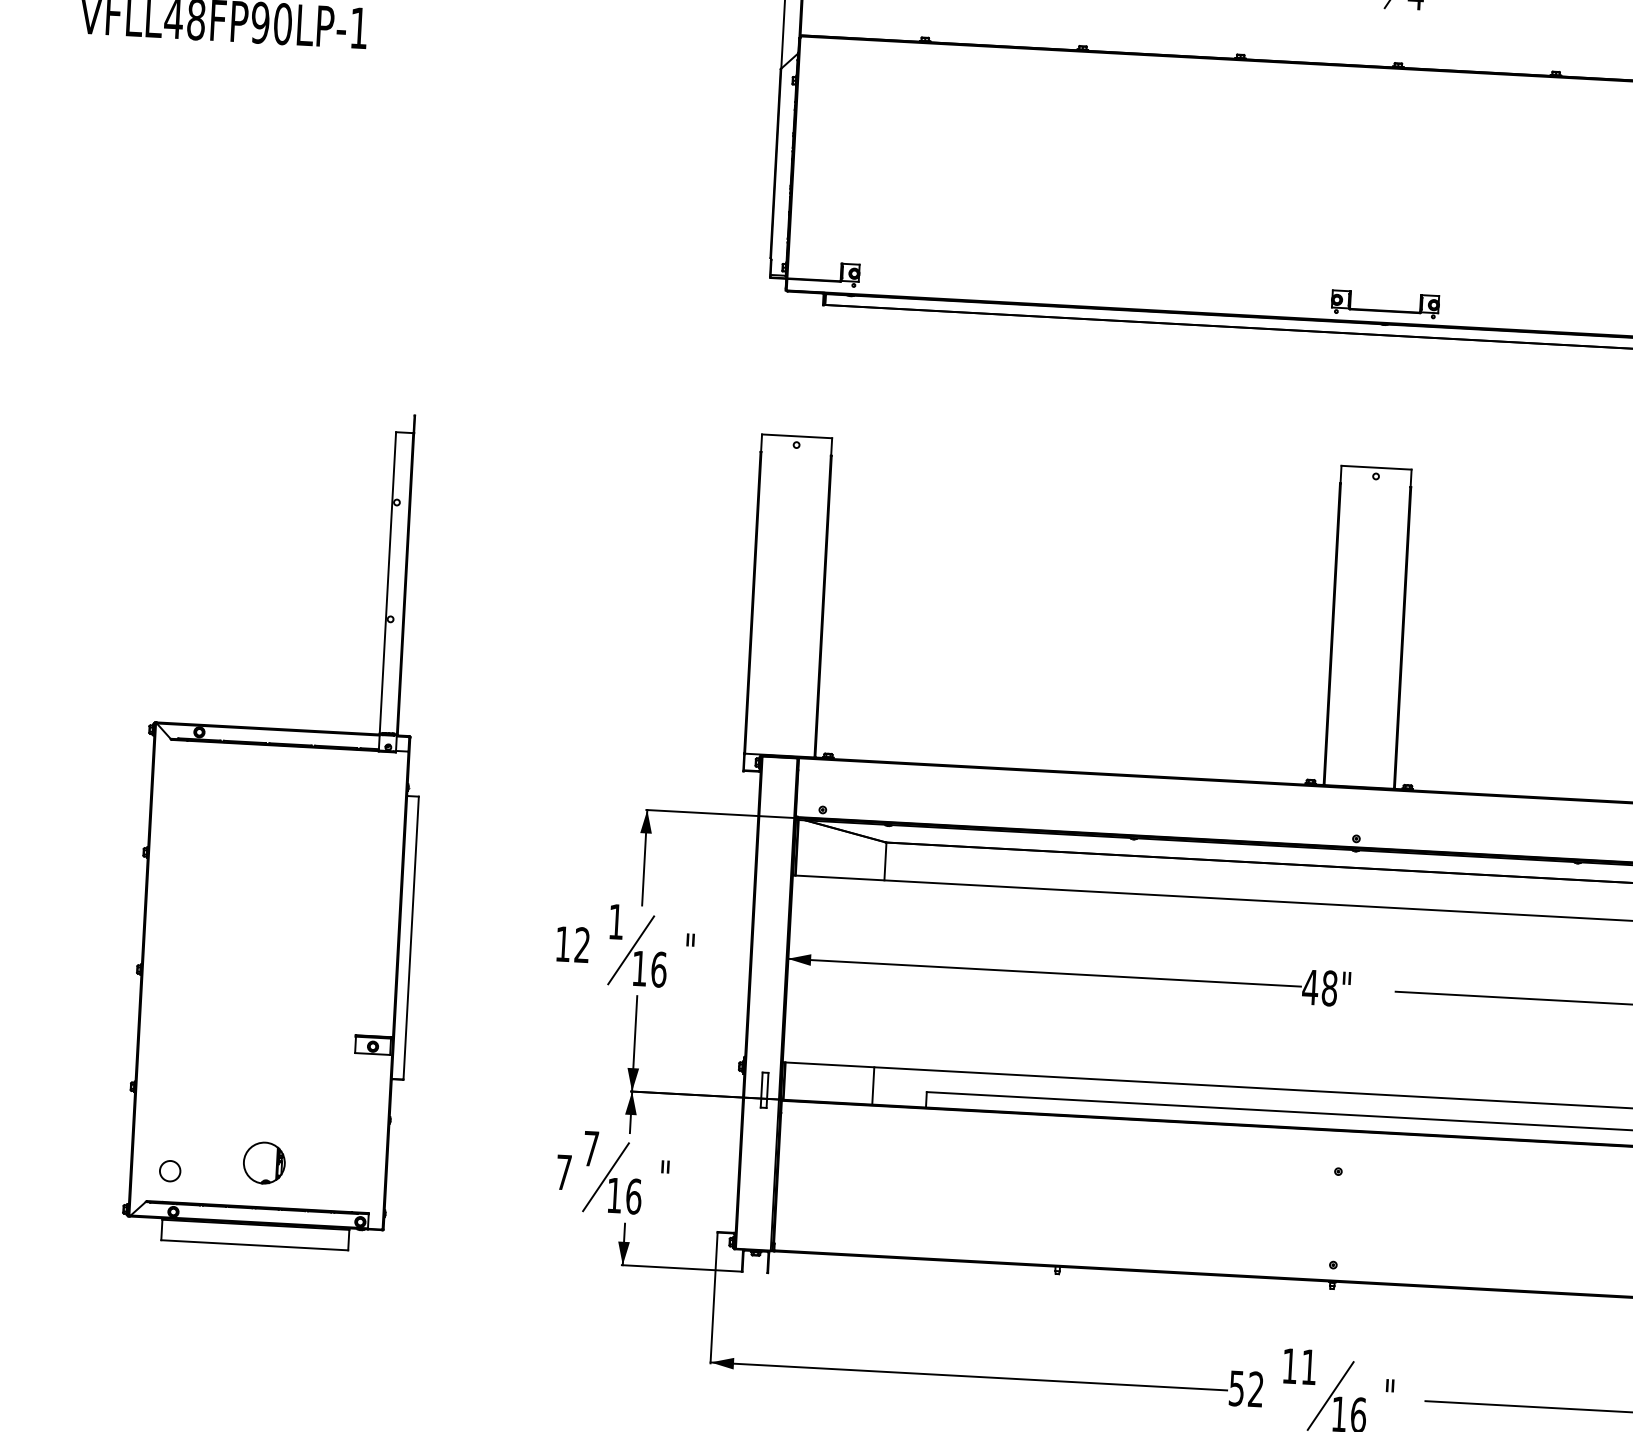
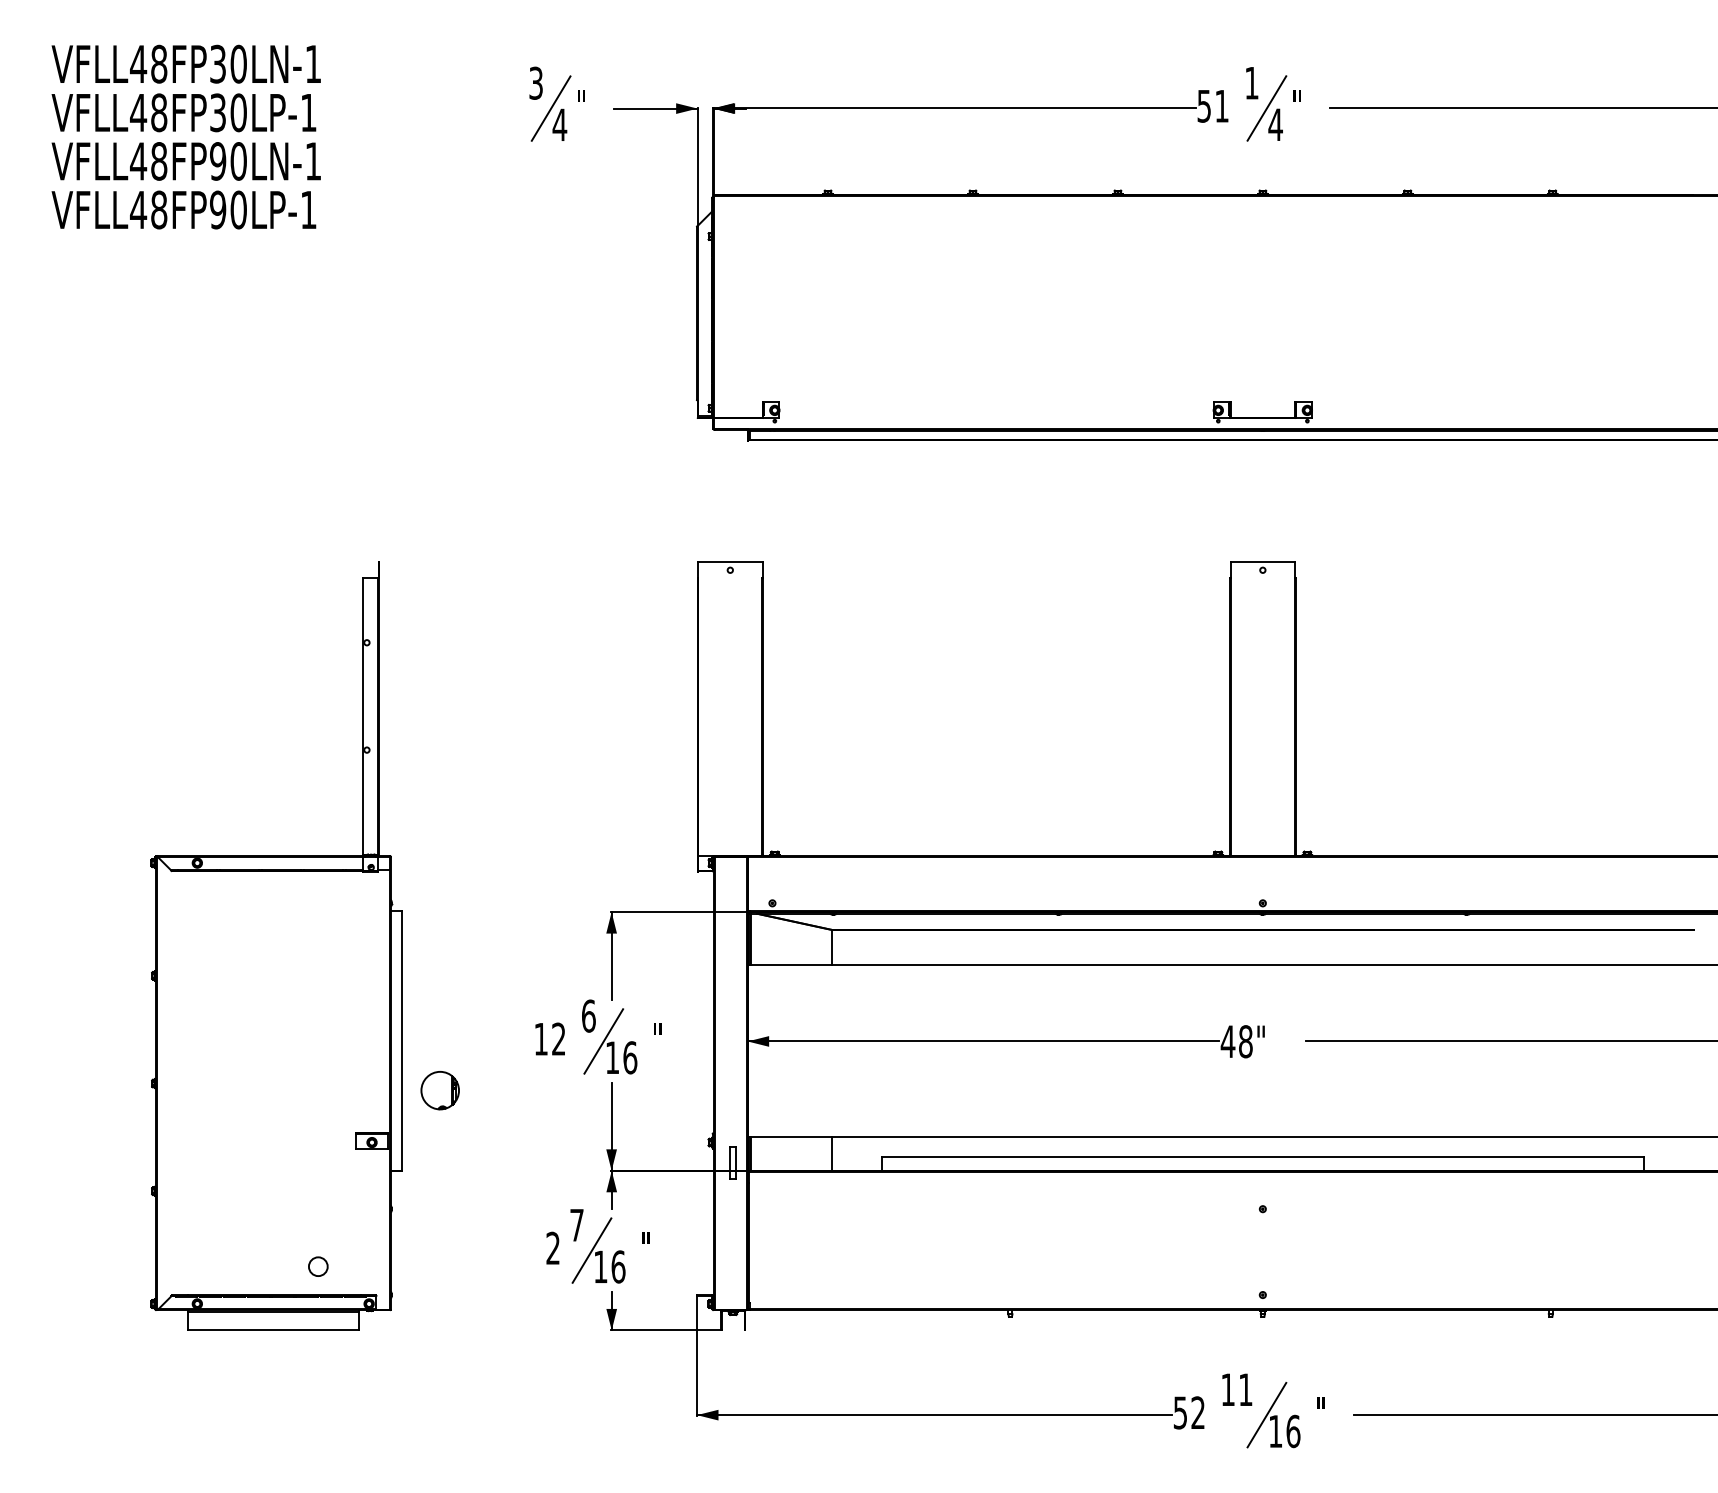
text: (616, 921) -> (588, 1015), 1 -> 6
part: (263, 1162) -> (439, 1090), moved
circle: (170, 1170) -> (318, 1266), moved
text: (563, 1171) -> (552, 1247), 7 -> 2

